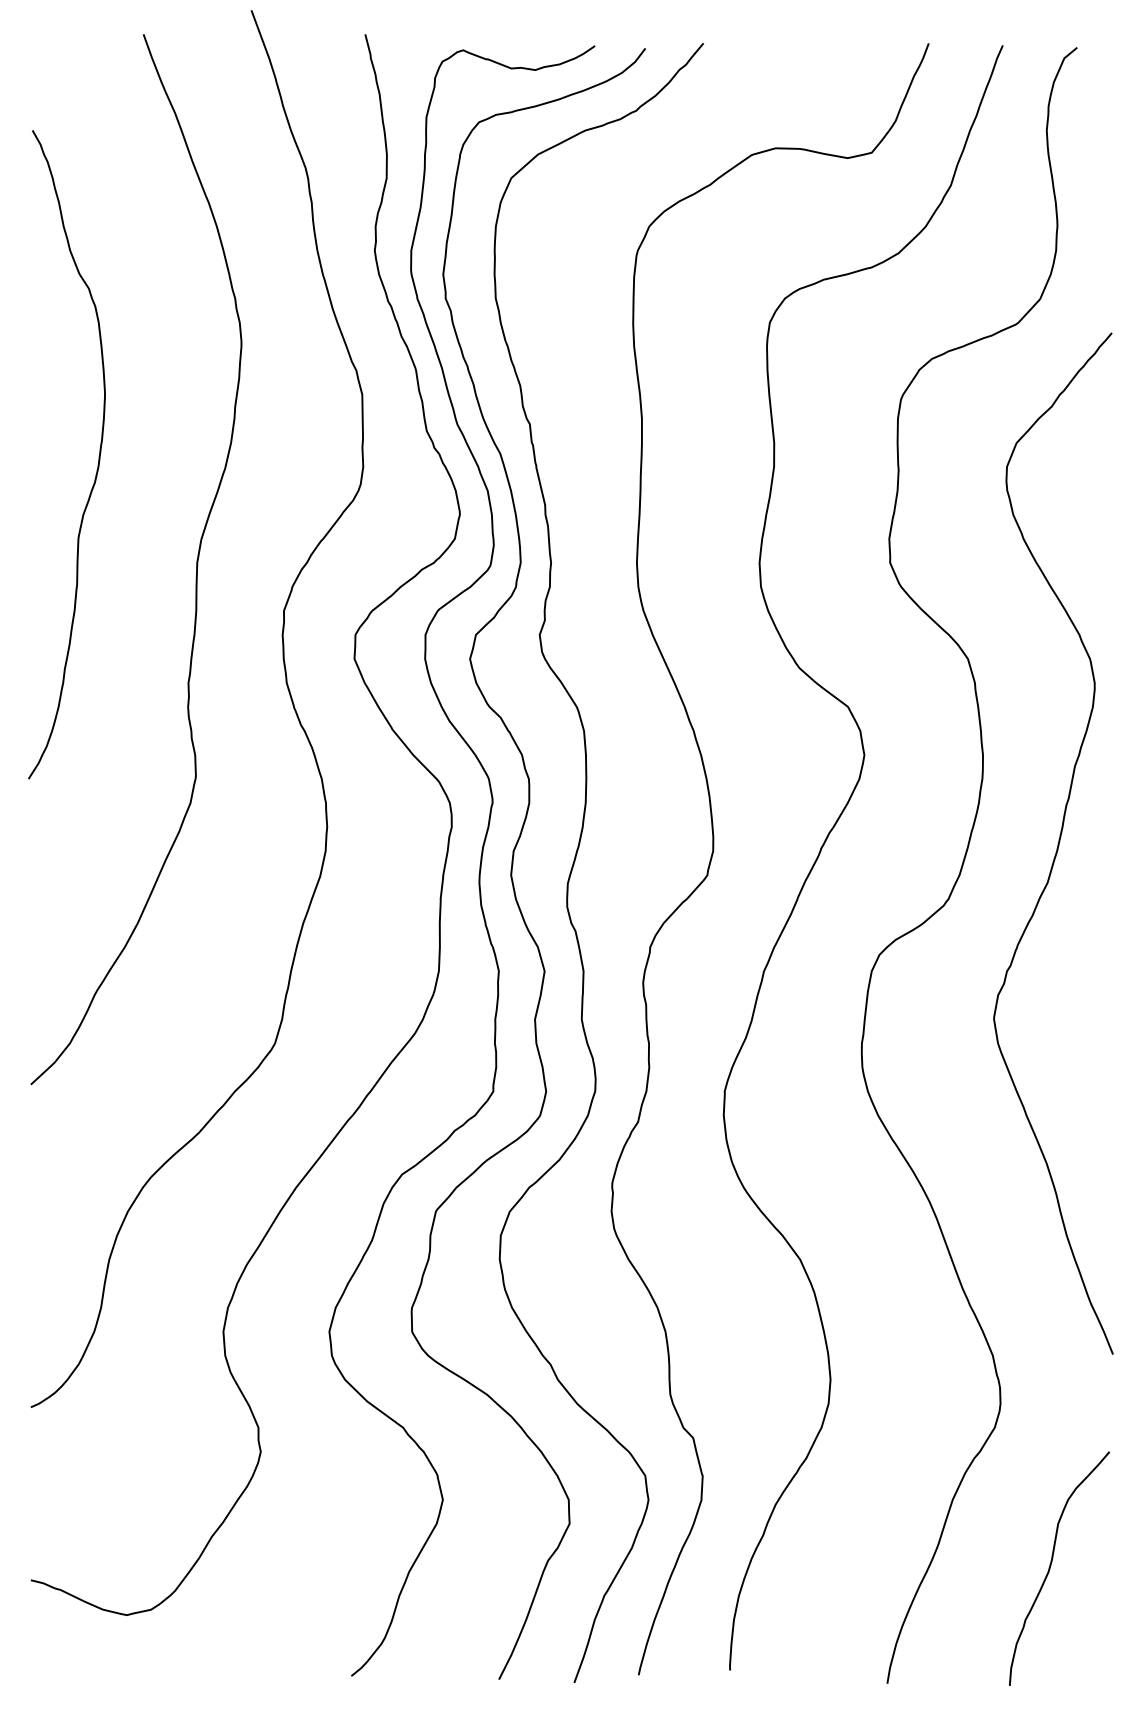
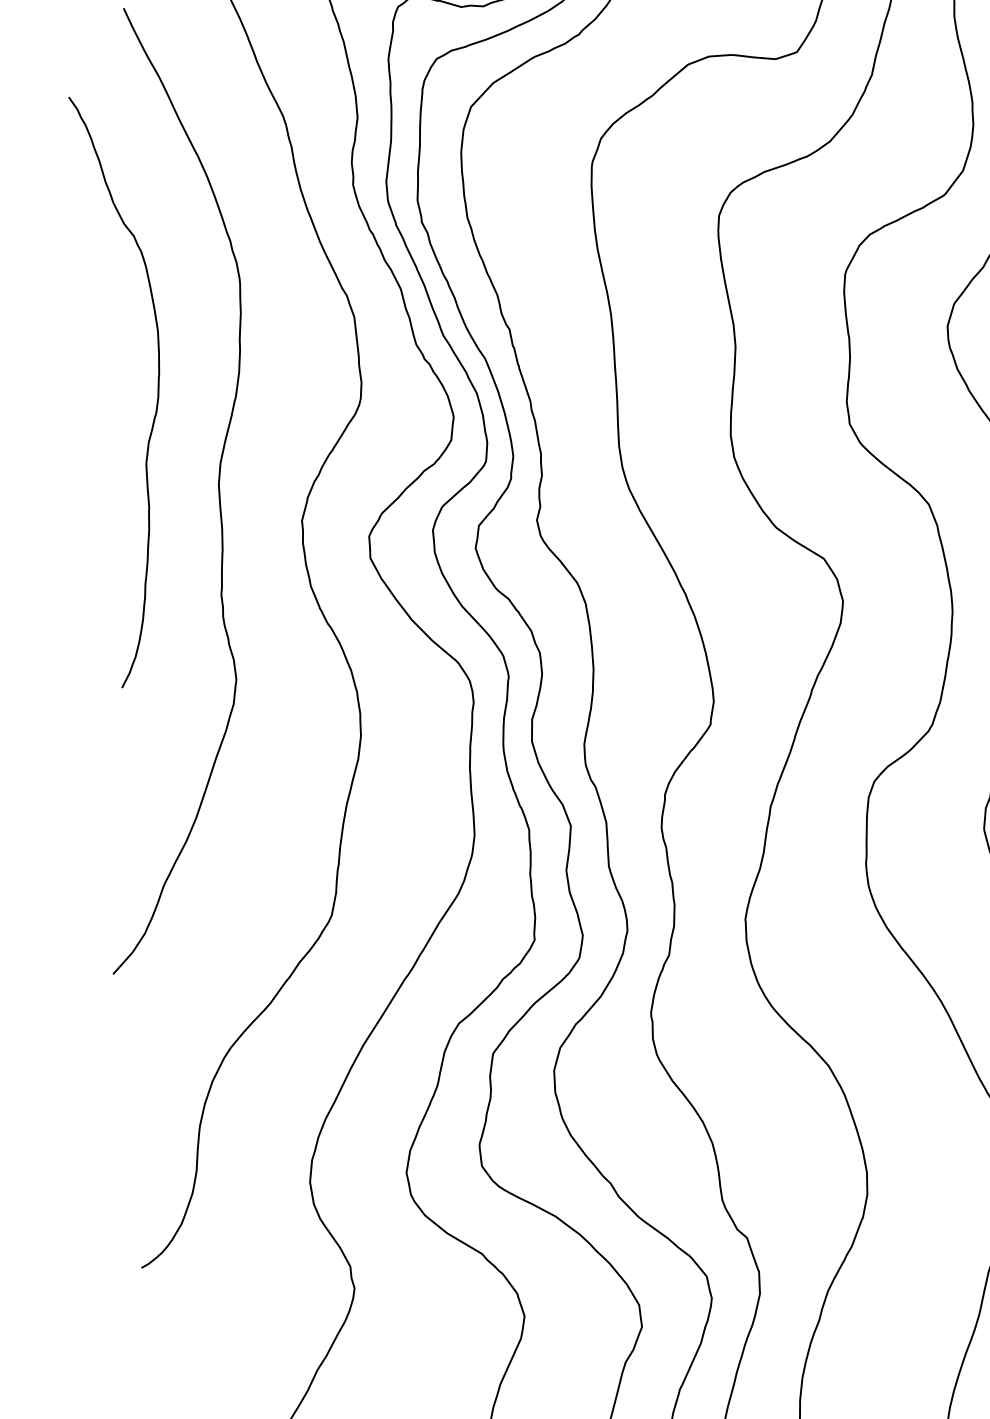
curve: (98, 456) -> (157, 388), moved

